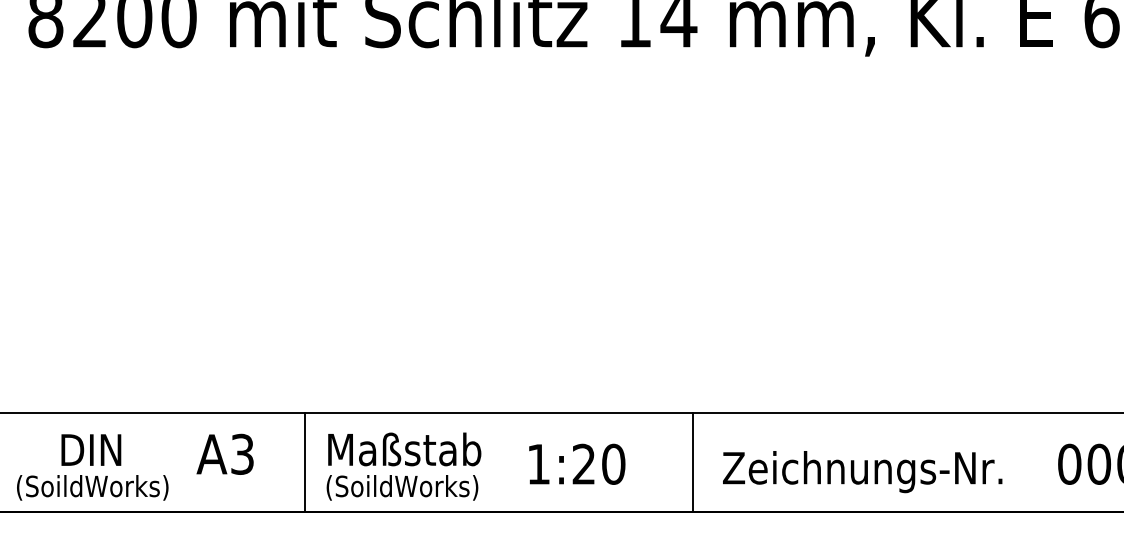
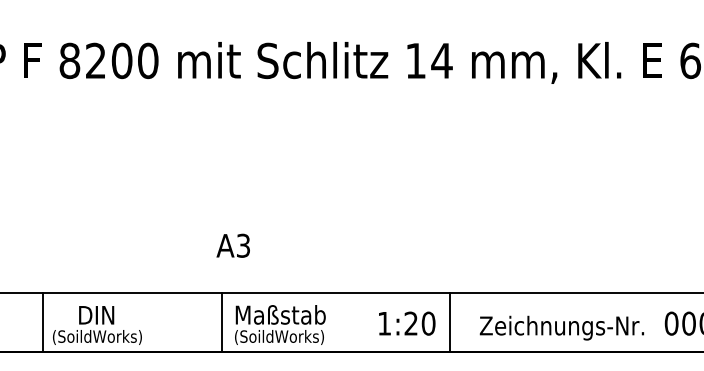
text: (223, 453) -> (232, 245), moved
text: (577, 464) -> (407, 323), moved
text: (861, 470) -> (561, 327), moved

